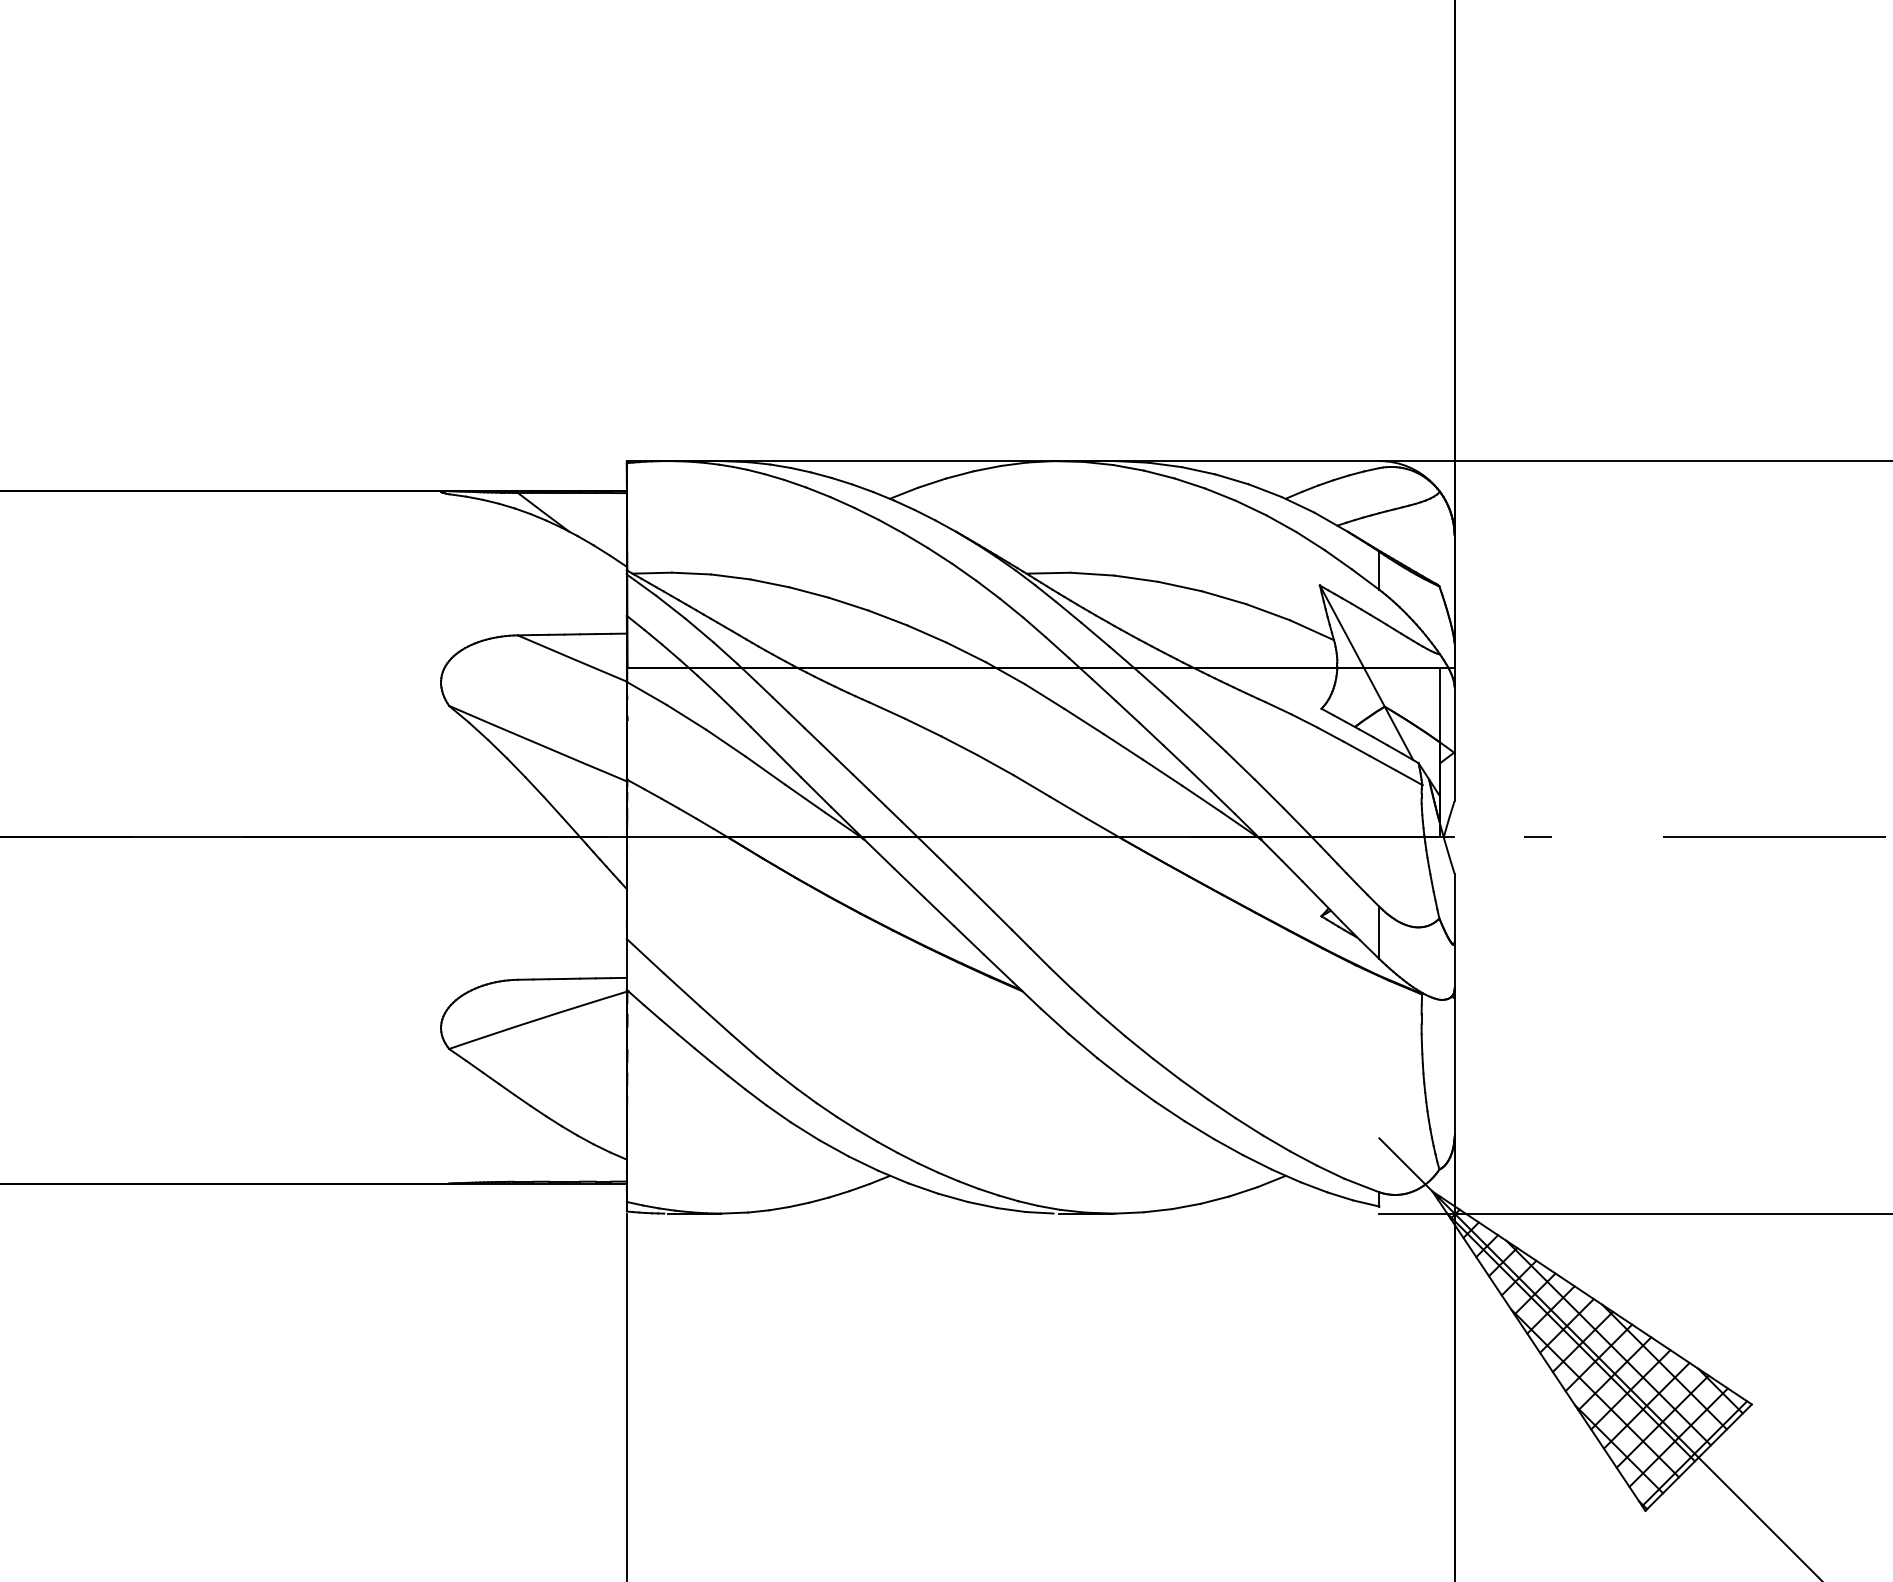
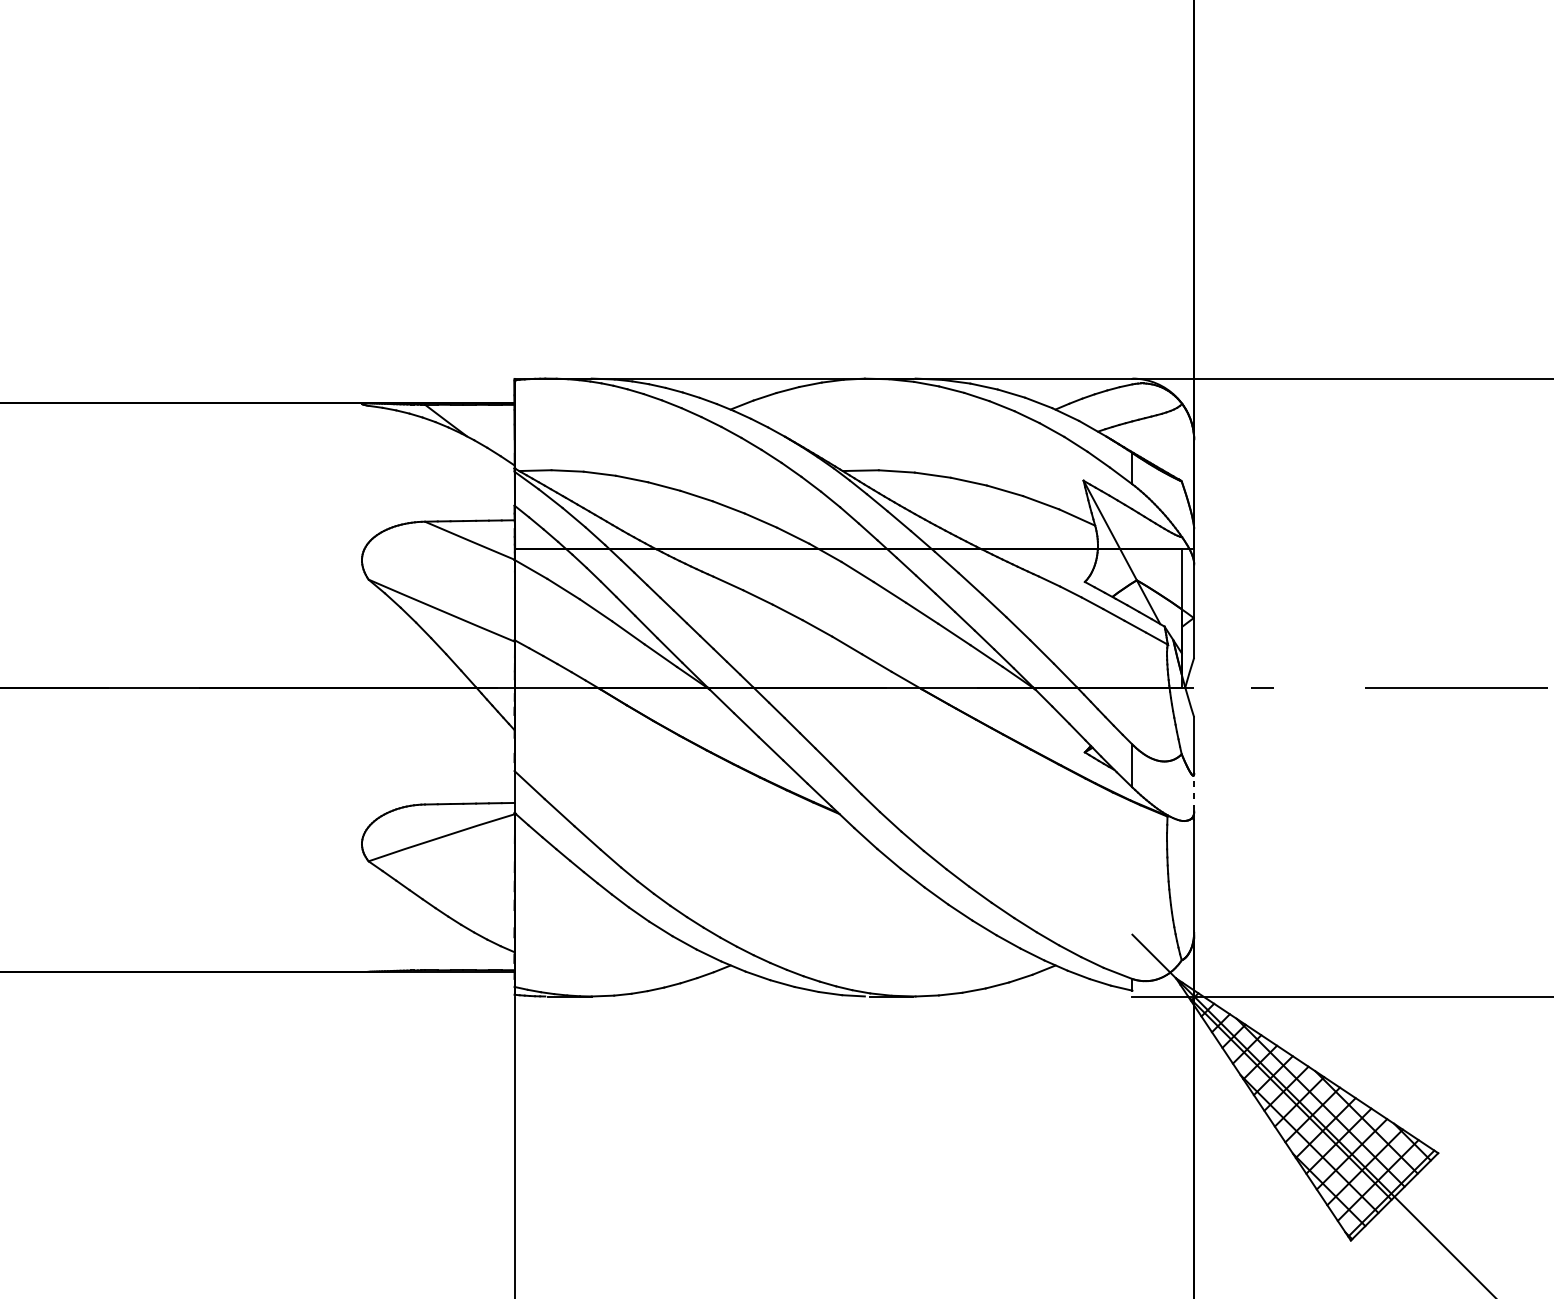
line: (1454, 964) -> (1194, 791), solid -> dashed

